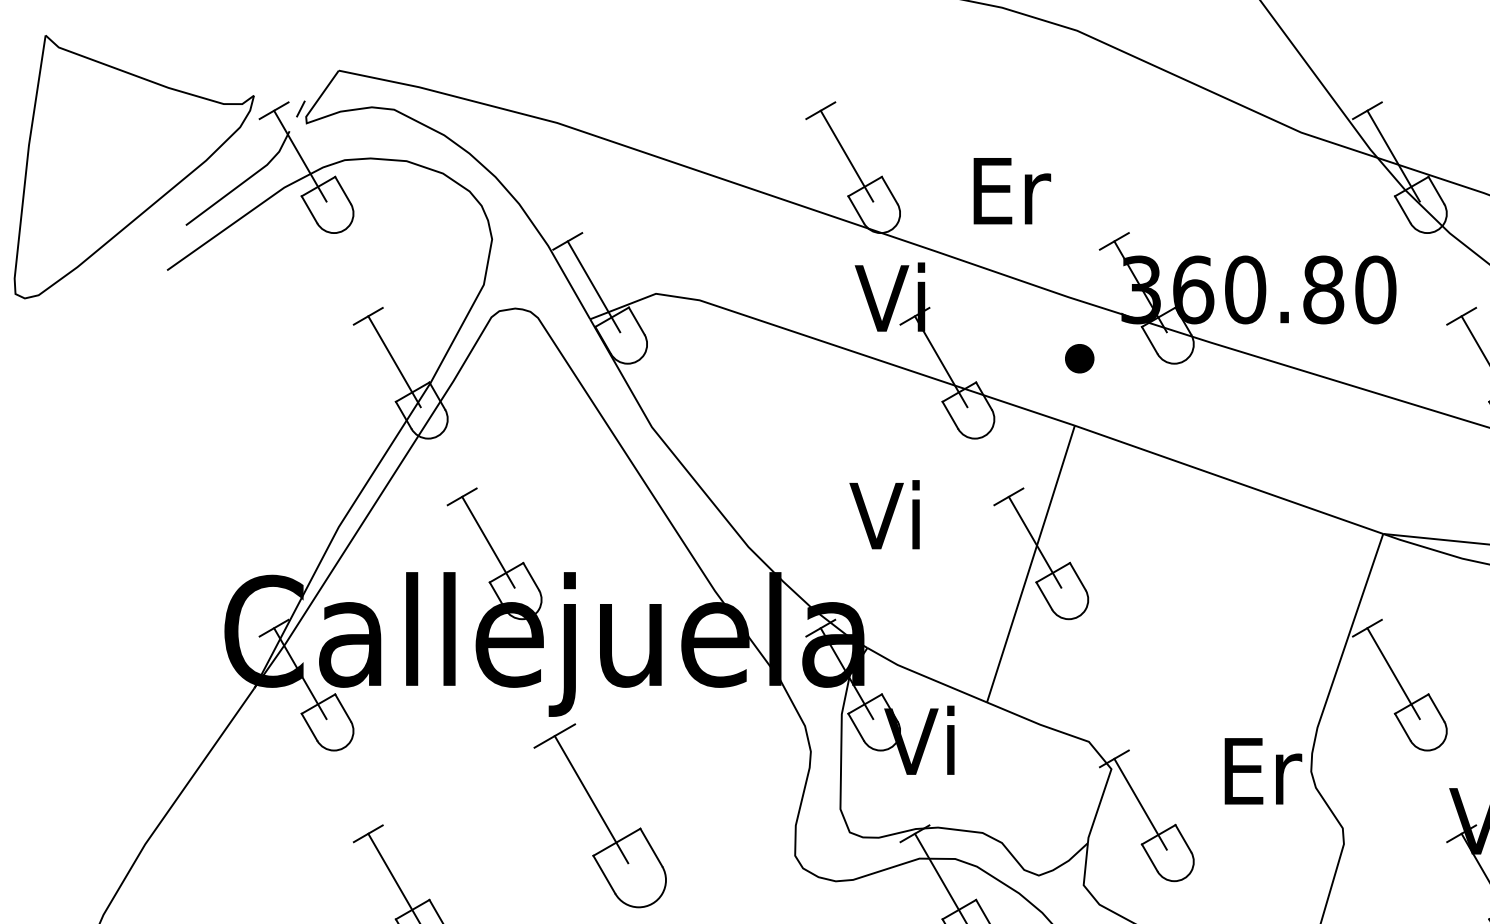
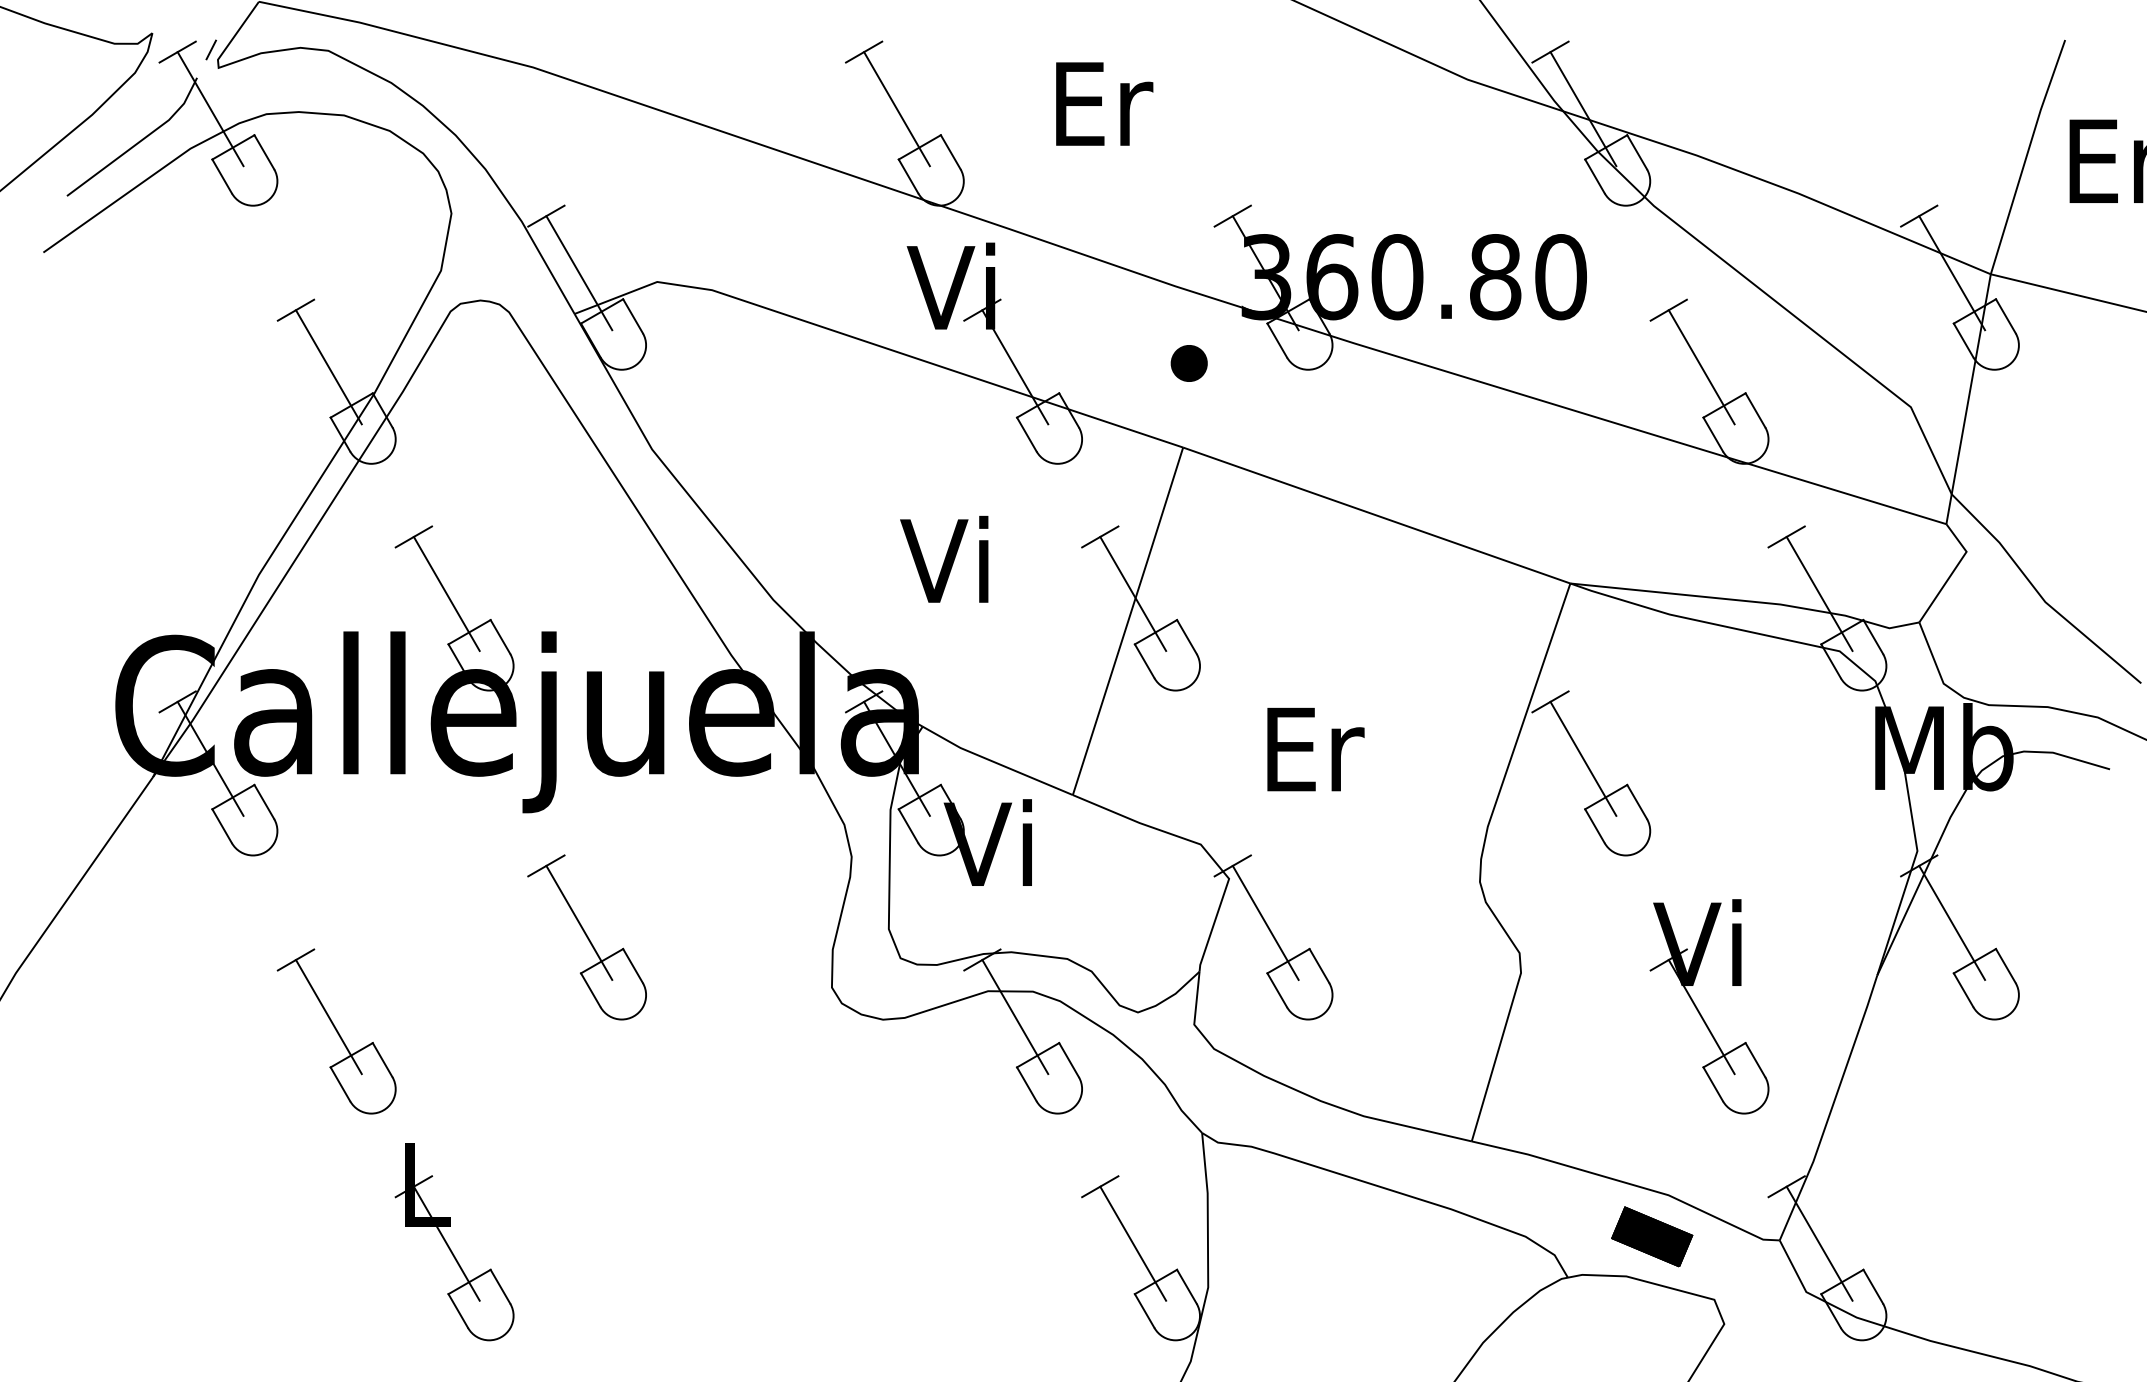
text: (1012, 190) -> (1104, 103), moved
text: (1263, 771) -> (1315, 749), moved
part: (599, 815) -> (586, 937), size x0.71

